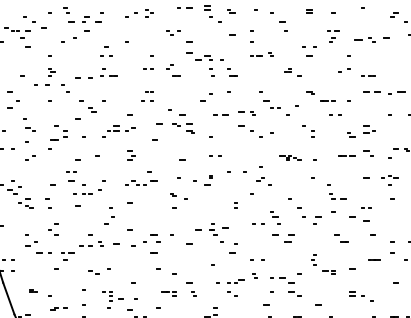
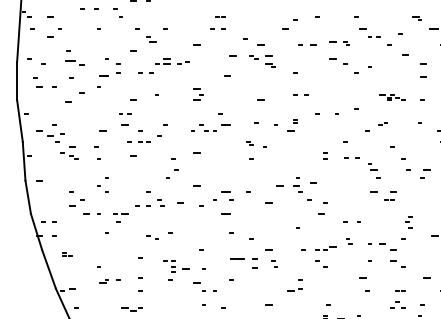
part: (30, 129) -> (75, 63), size x1.6
part: (118, 131) -> (169, 65), moved
part: (308, 131) -> (414, 65), size x1.6
part: (30, 157) -> (75, 97), size x1.6
part: (260, 179) -> (382, 124), moved
line: (255, 223) -> (348, 158), moved
part: (313, 259) -> (408, 221), moved
part: (33, 290) -> (66, 254), moved
part: (168, 293) -> (243, 263), size x1.6

